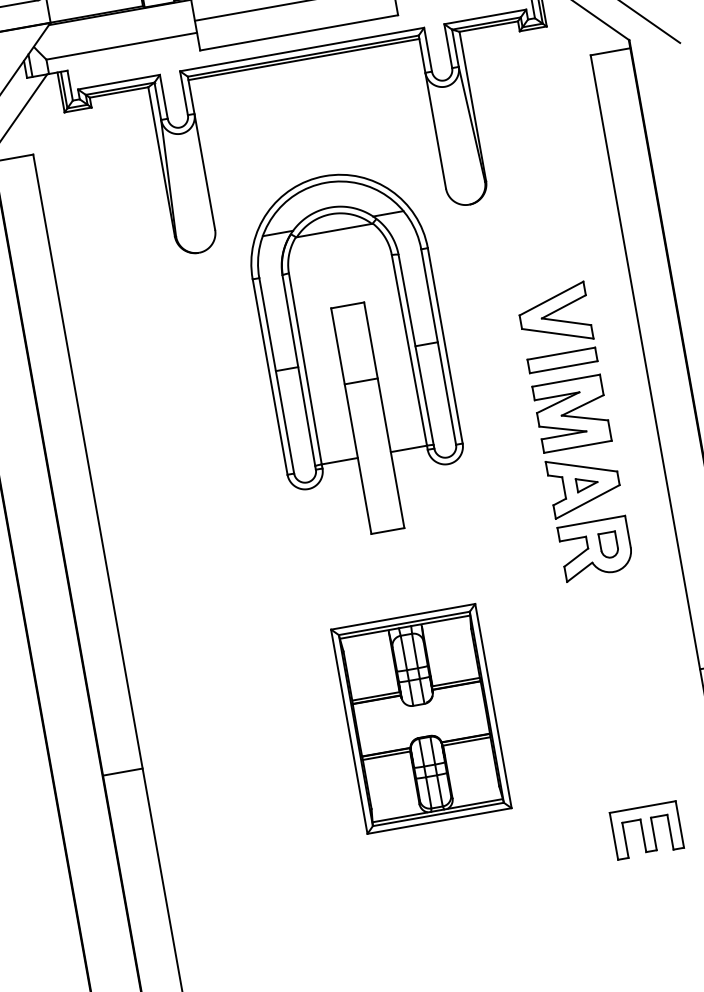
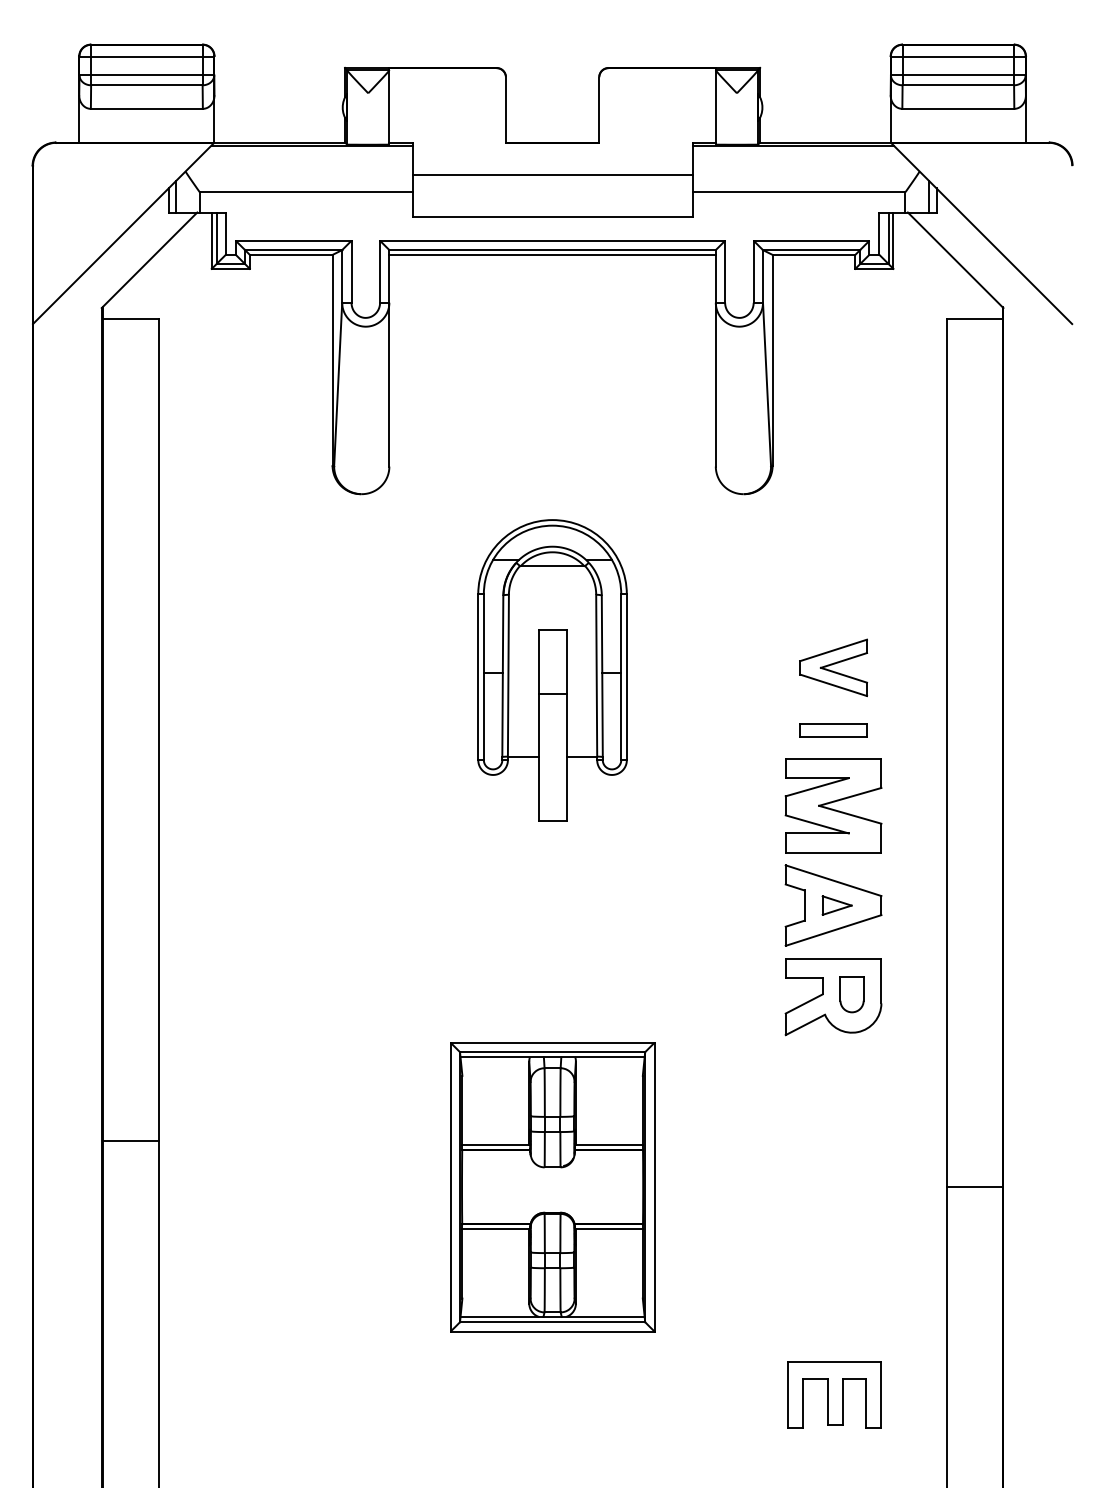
part: (554, 315) -> (833, 667), size x0.7
part: (356, 353) -> (552, 670), size x0.6
part: (562, 360) -> (833, 730), size x0.7
line: (122, 772) -> (130, 1141), moved

